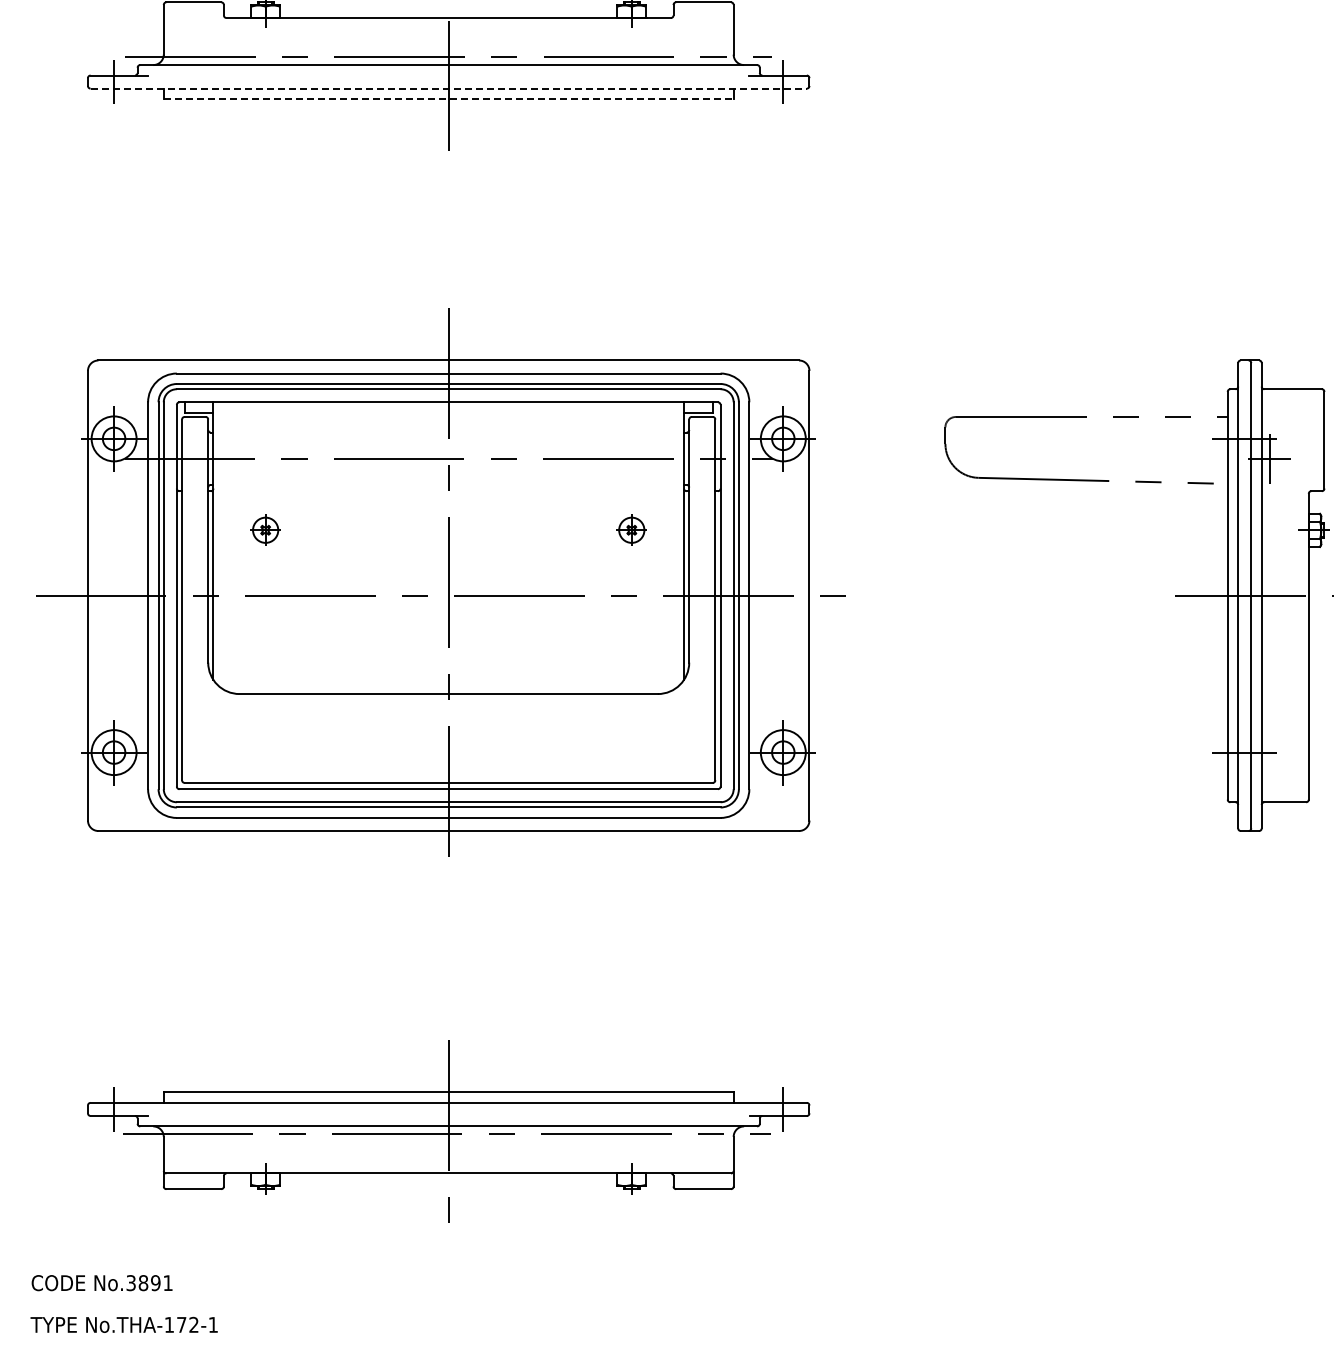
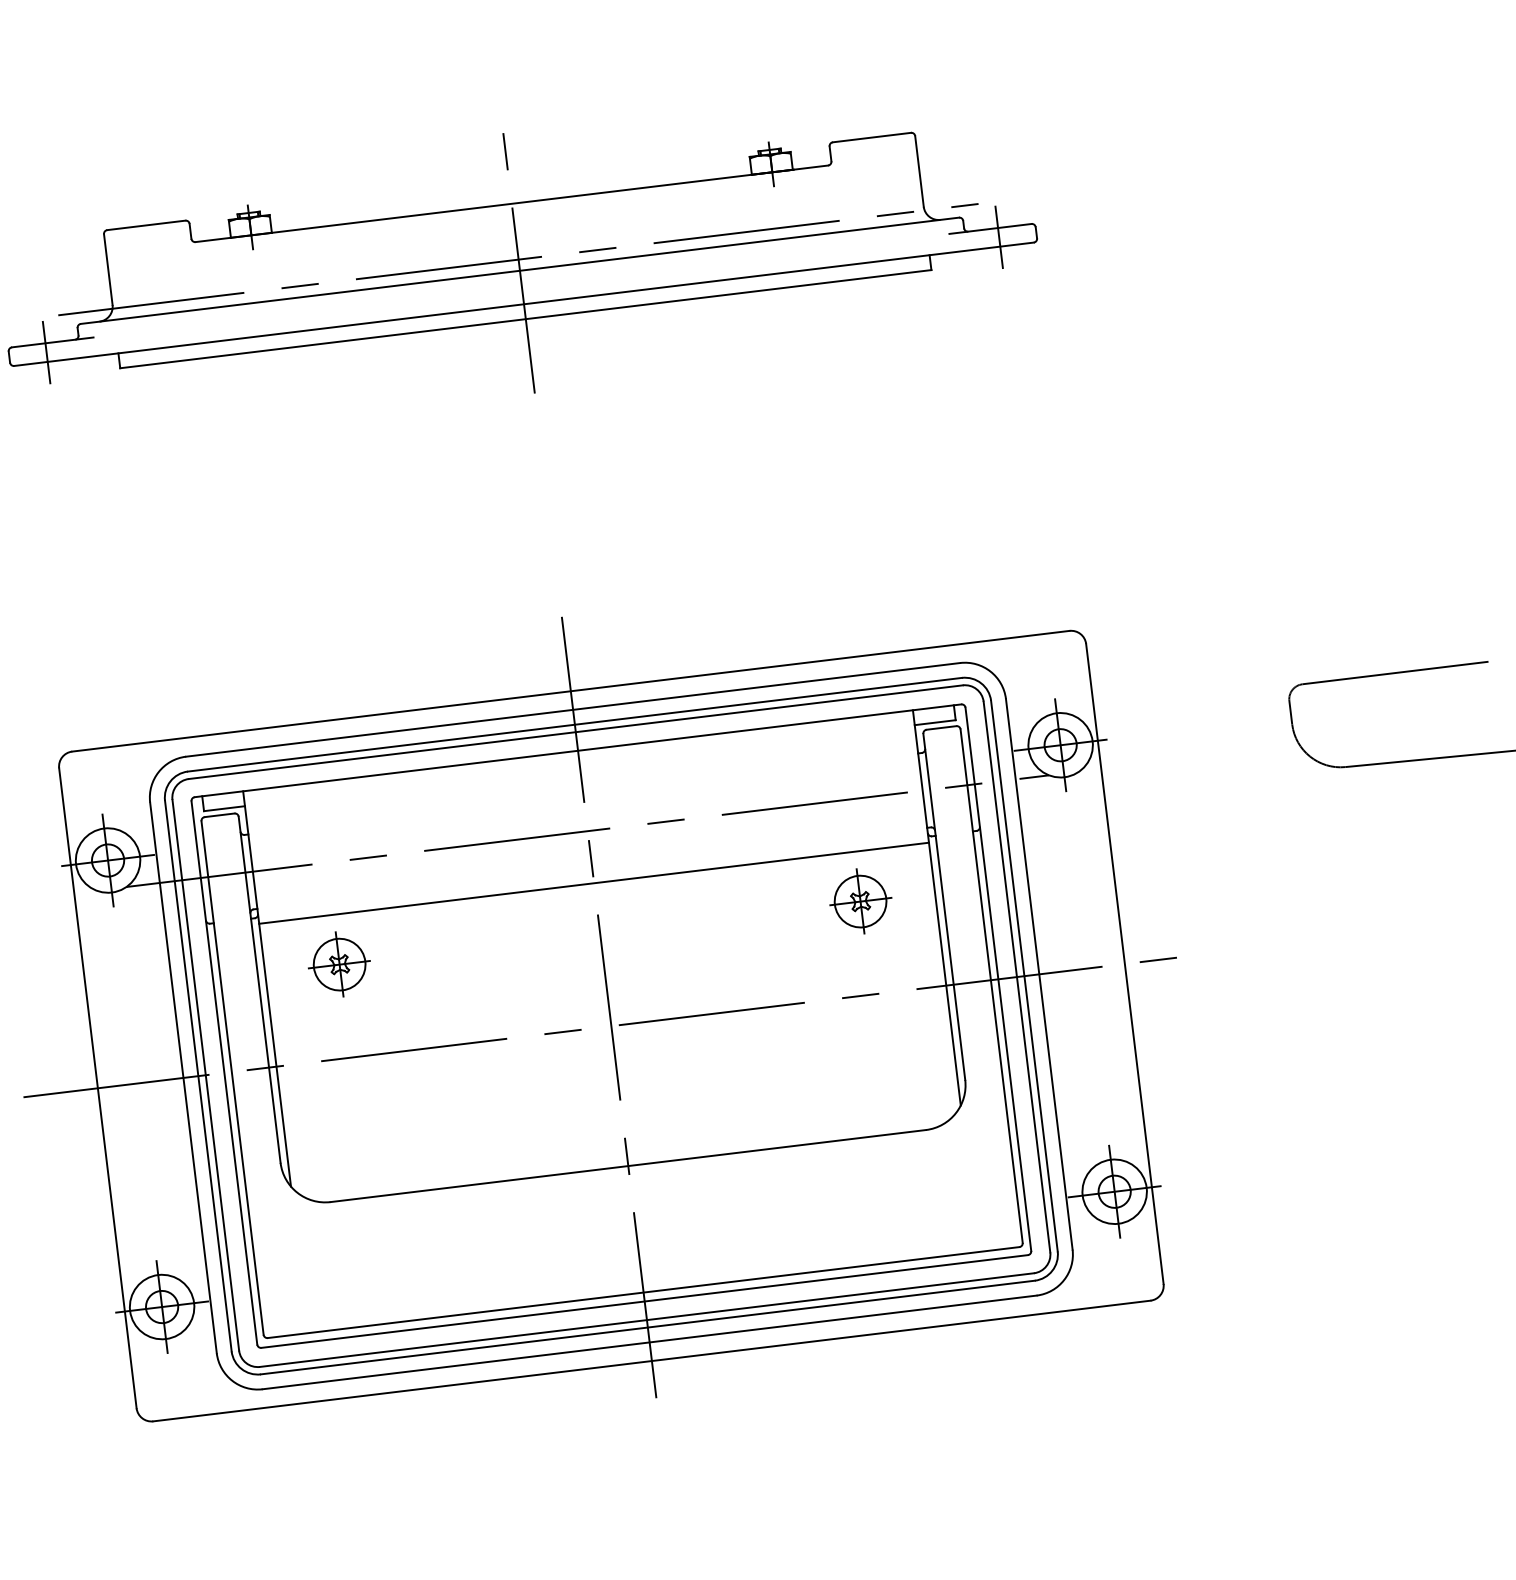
line: (449, 88) -> (525, 303), dashed -> solid
line: (448, 99) -> (525, 319), dashed -> solid
line: (448, 495) -> (593, 883), added
part: (265, 529) -> (339, 963), size x1.43
part: (631, 529) -> (860, 900), size x1.43

